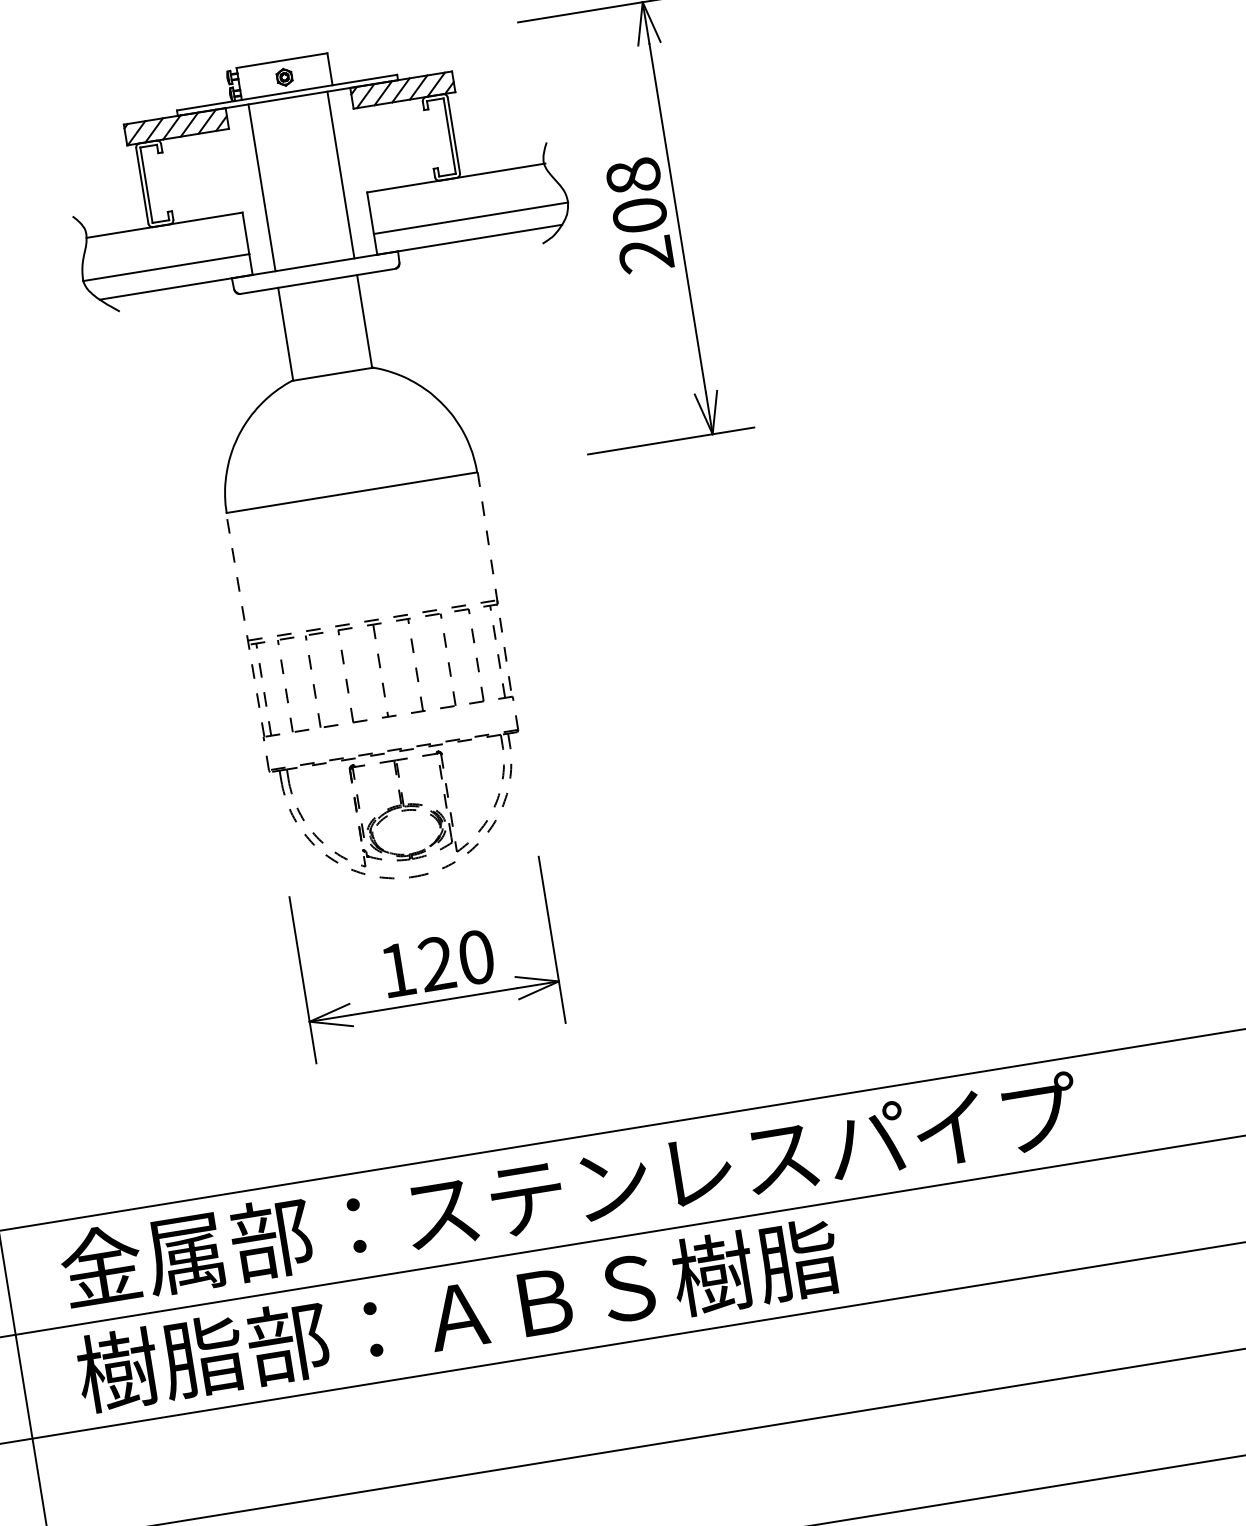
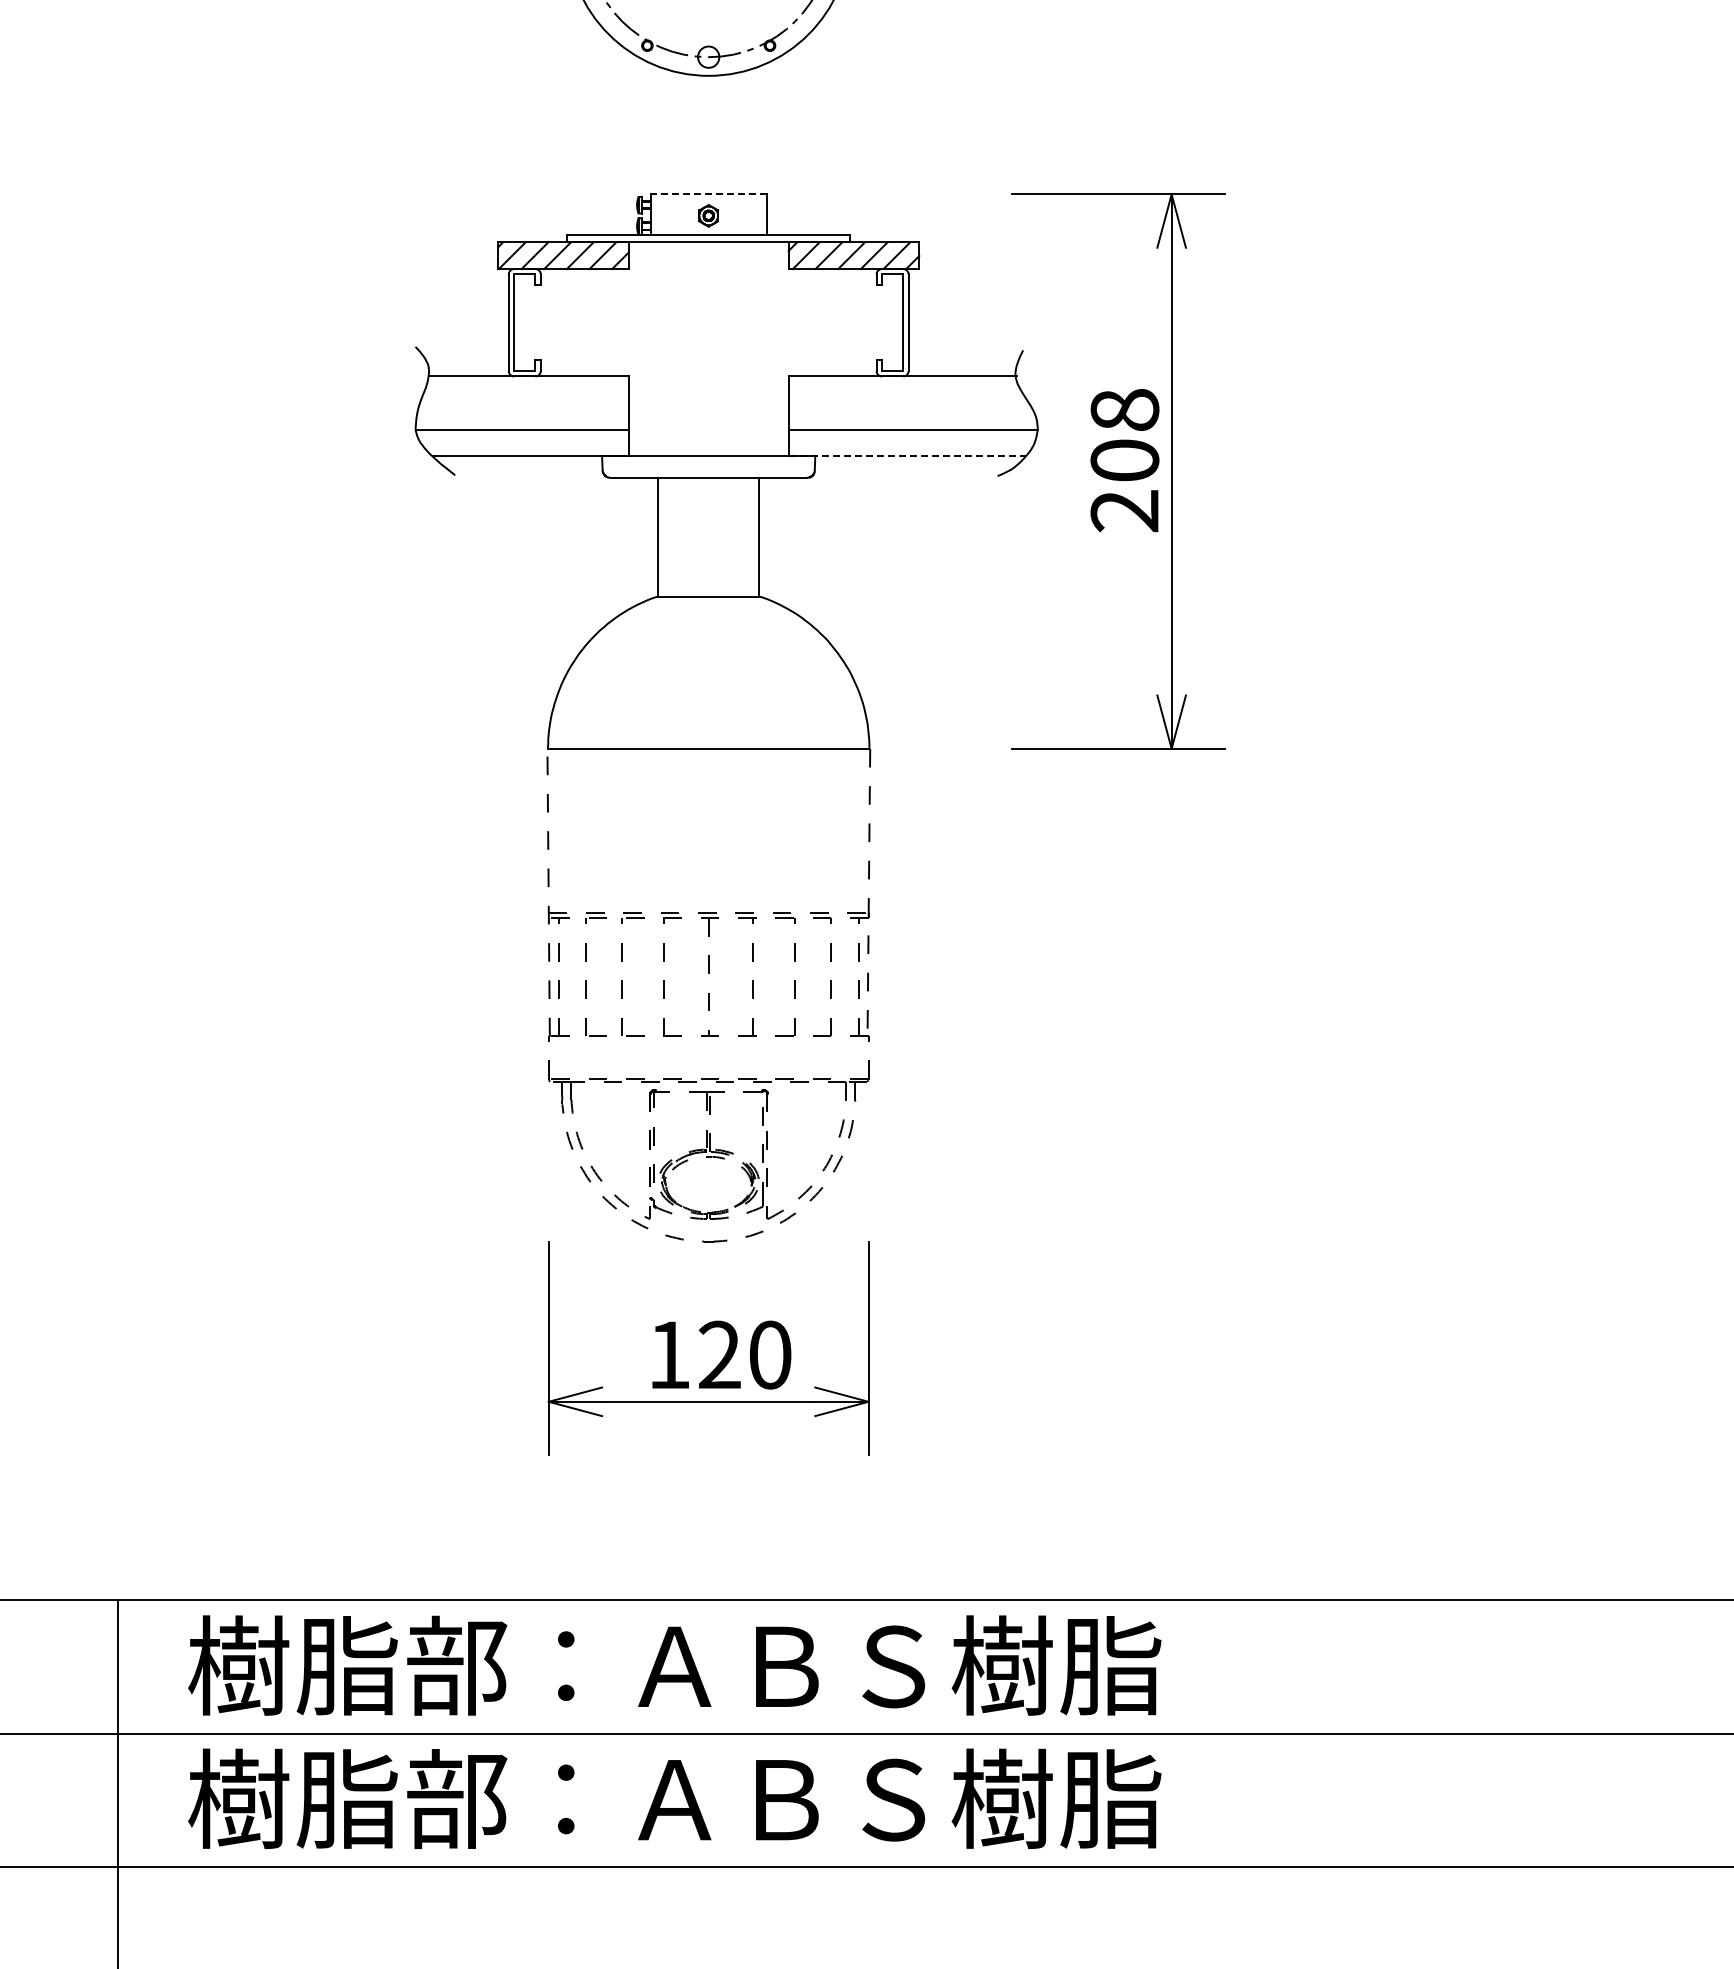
line: (281, 60) -> (708, 194), solid -> dashed
line: (341, 175) -> (759, 349), removed
line: (262, 187) -> (658, 349), removed
line: (469, 239) -> (907, 456), solid -> dashed
text: (569, 1190) -> (839, 1665), 金属部：ステンレスパイプ -> 樹脂部：ＡＢＳ樹脂

